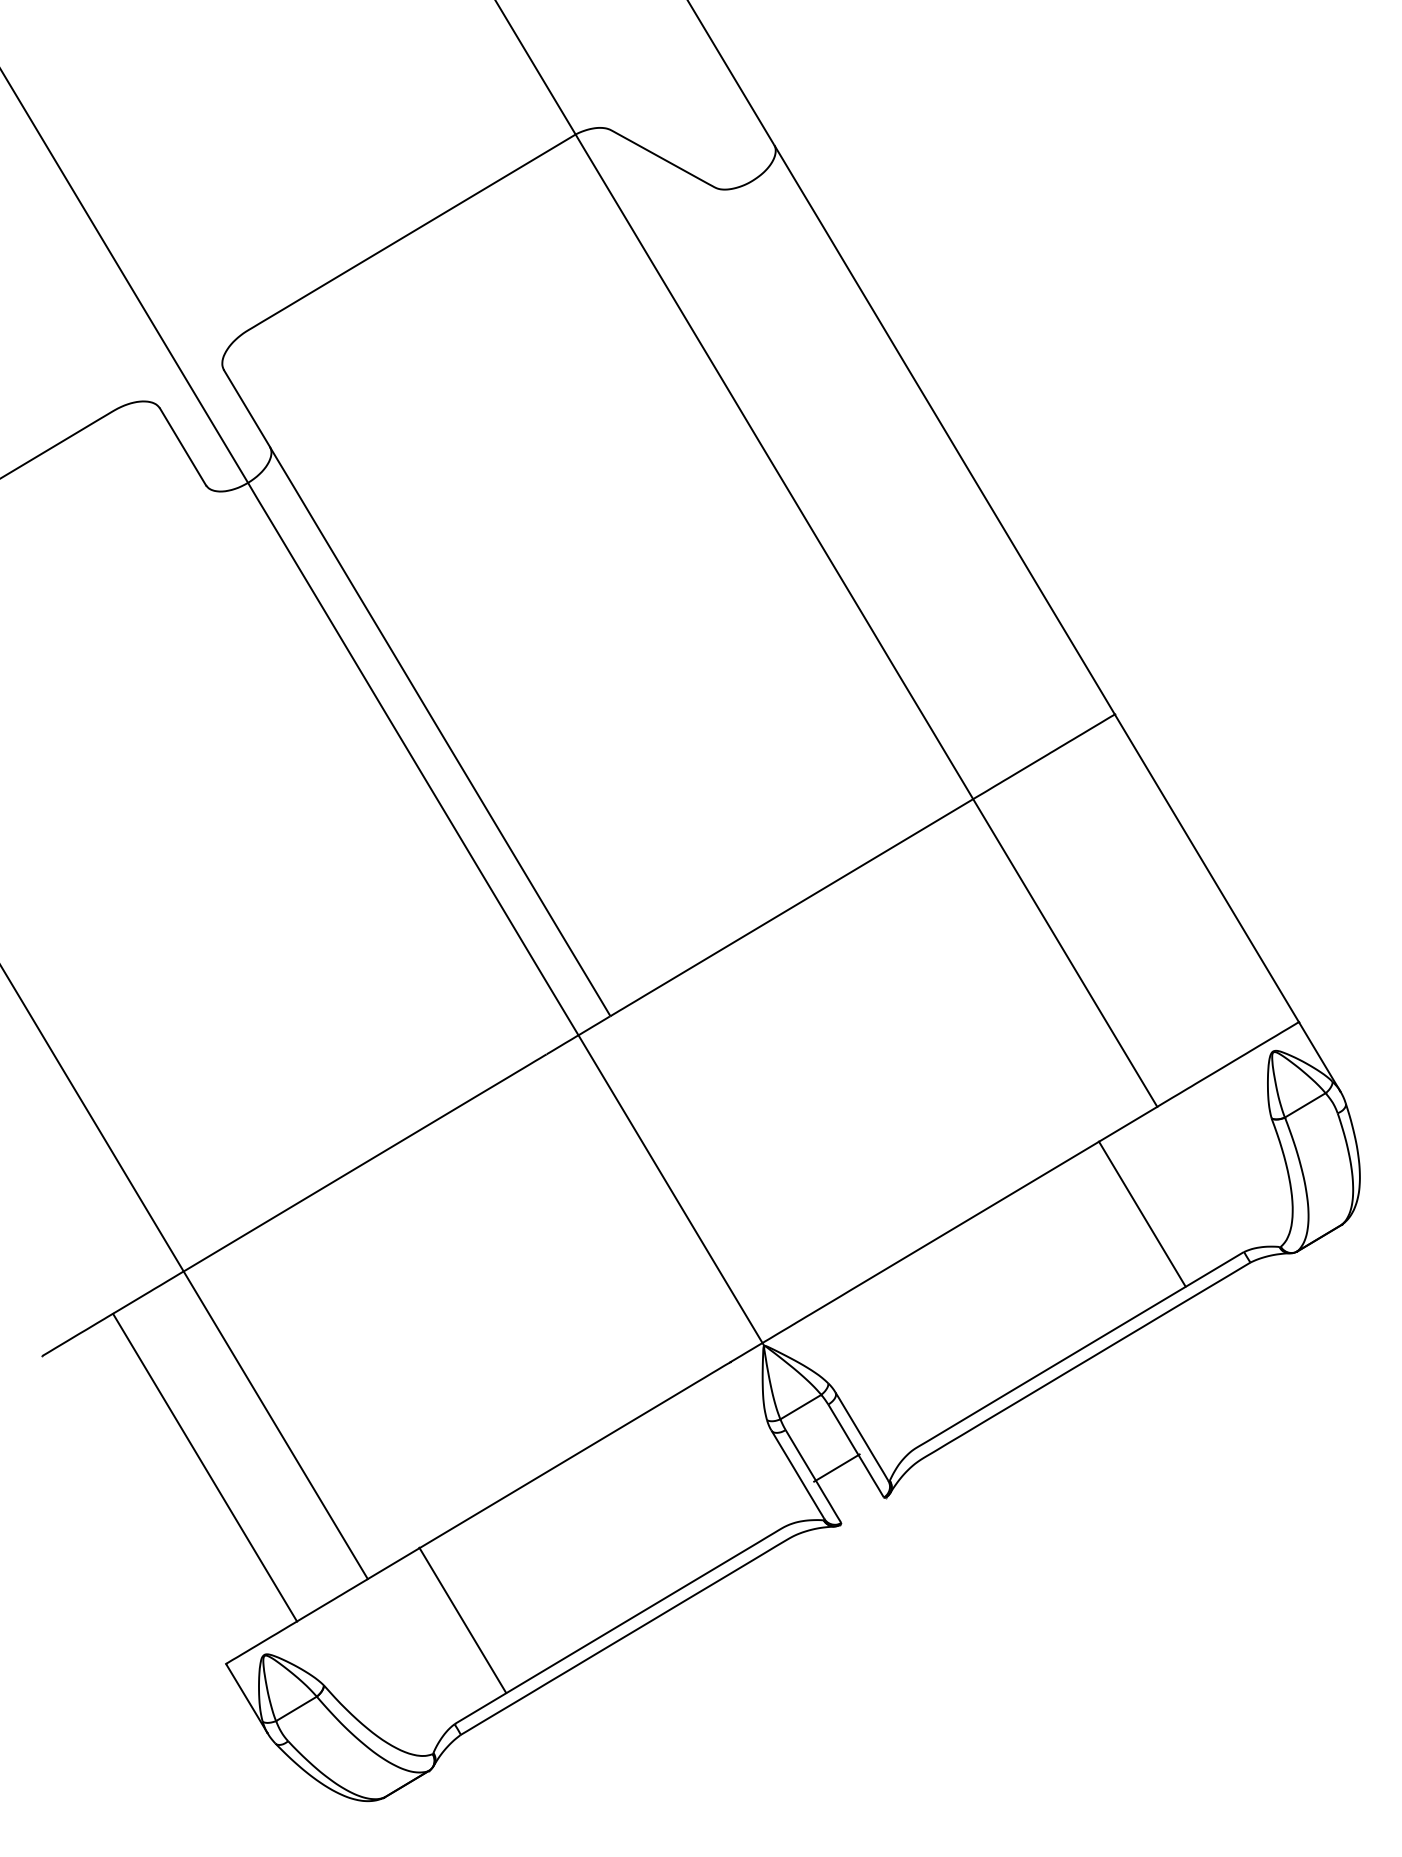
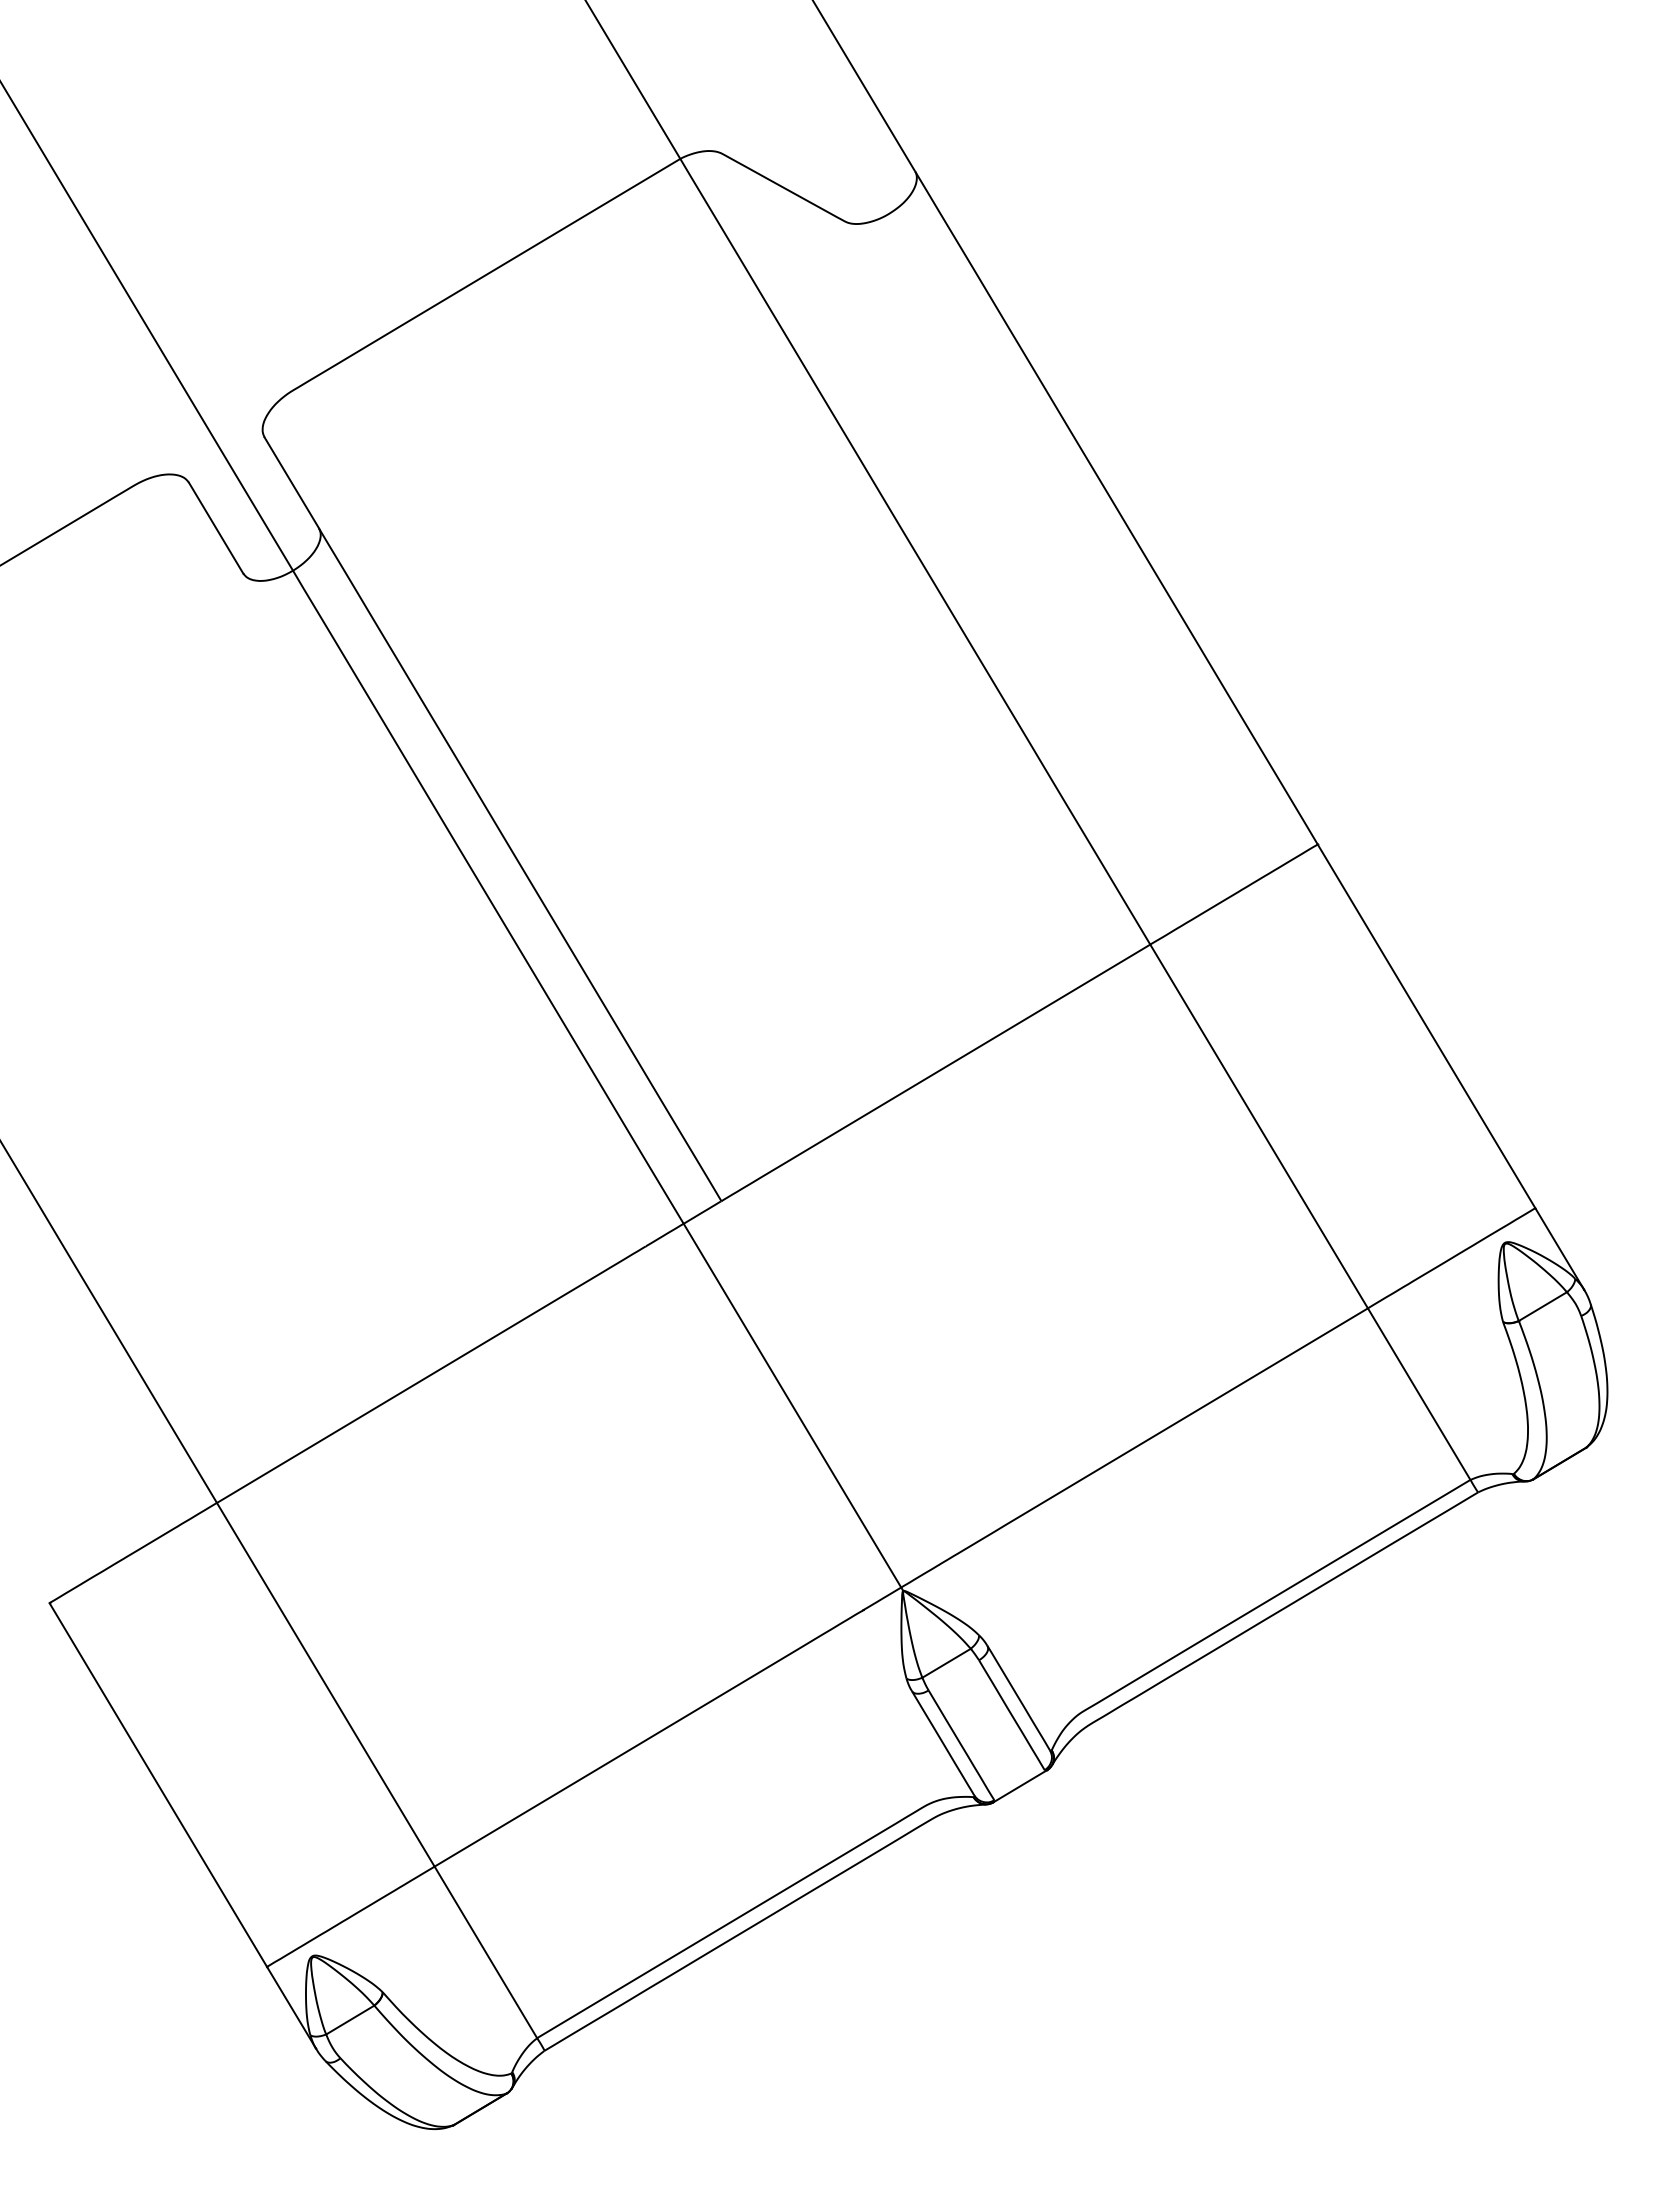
line: (1141, 1213) -> (1418, 1393), moved
line: (205, 1467) -> (158, 1784), moved
line: (837, 1468) -> (1020, 1786), moved
line: (462, 1620) -> (485, 1952), moved

